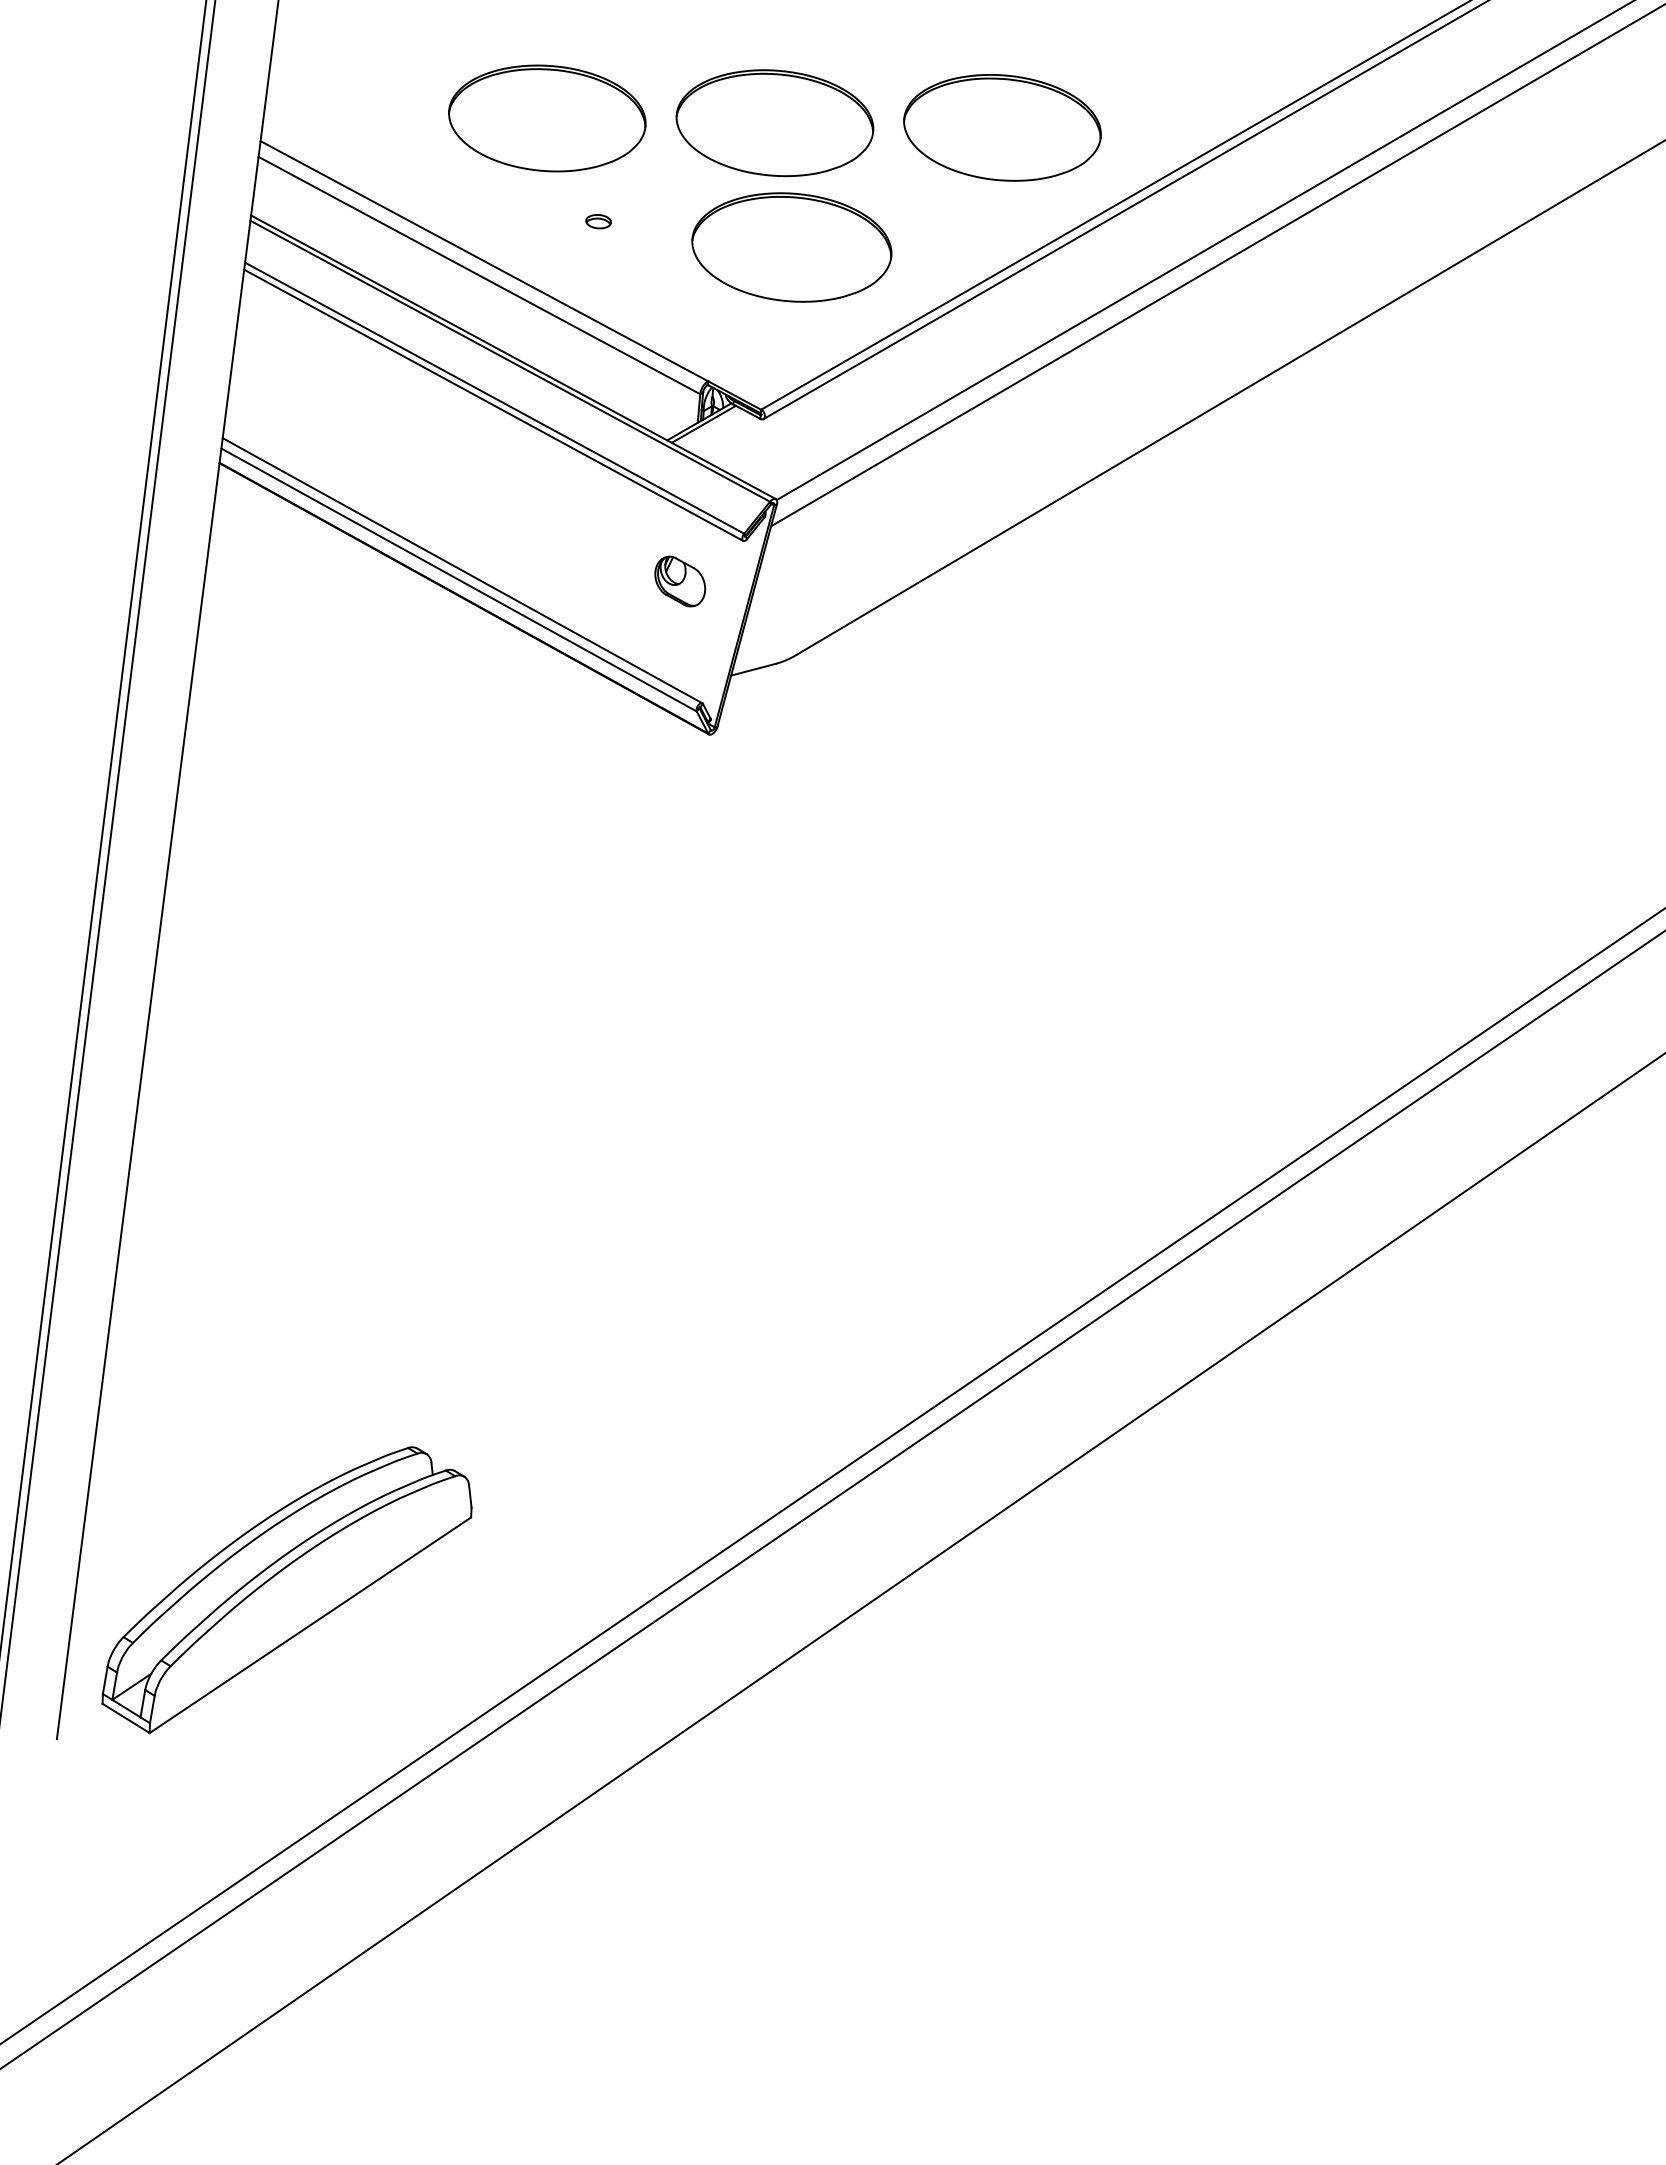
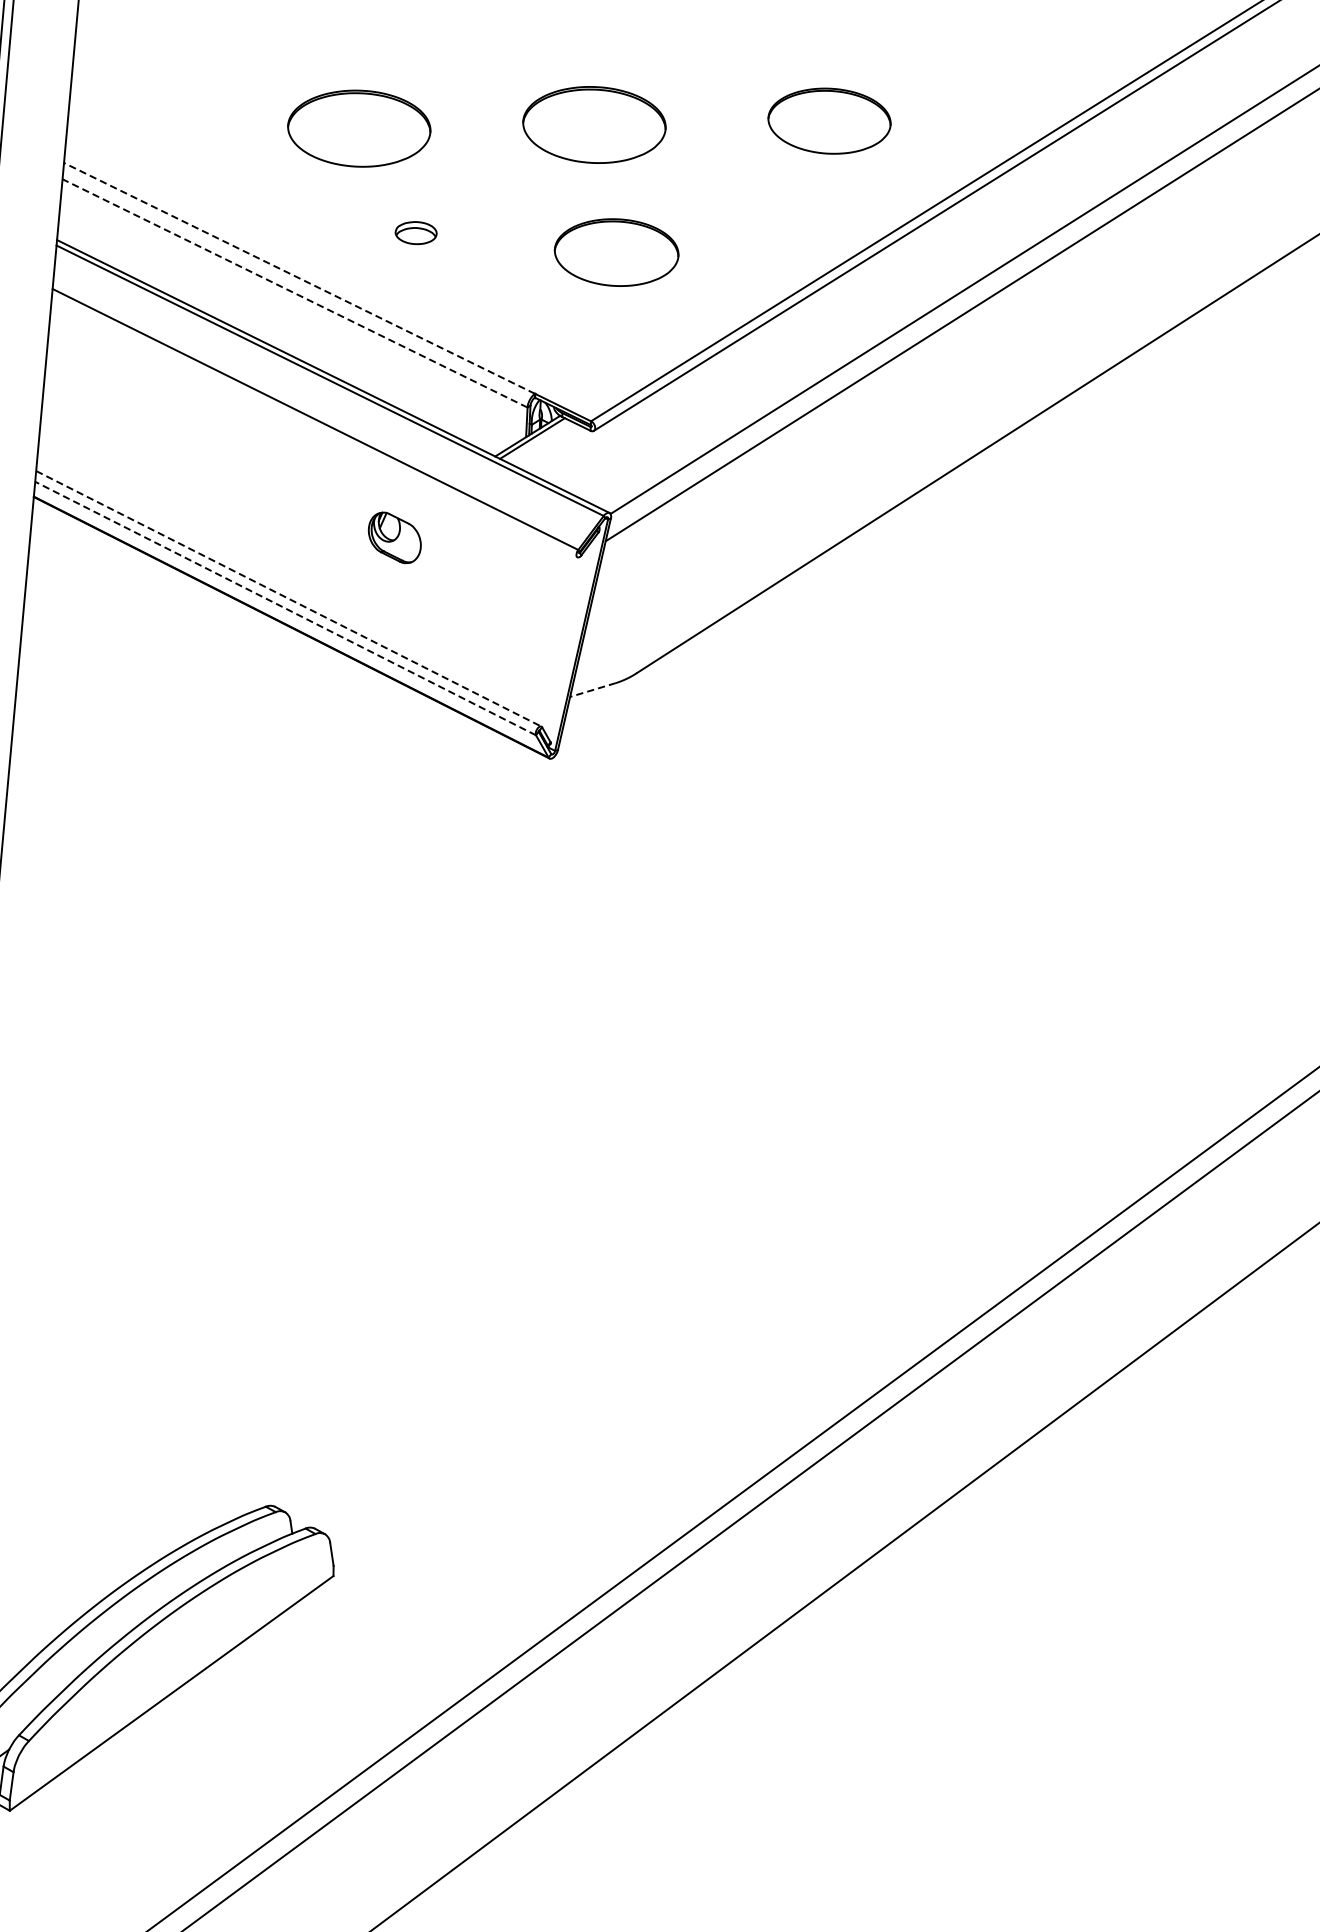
part: (547, 118) -> (359, 128), size x0.7
part: (774, 123) -> (593, 125), size x0.7
part: (1002, 127) -> (829, 120), size x0.6
part: (598, 221) -> (415, 233), size x1.6
part: (791, 247) -> (616, 252), size x0.6
line: (484, 261) -> (299, 278), solid -> dashed
line: (479, 275) -> (295, 293), solid -> dashed
line: (493, 404) -> (314, 426), removed
line: (463, 570) -> (289, 598), solid -> dashed
line: (459, 580) -> (286, 609), solid -> dashed
part: (680, 581) -> (395, 537), moved
line: (753, 669) -> (592, 689), solid -> dashed

